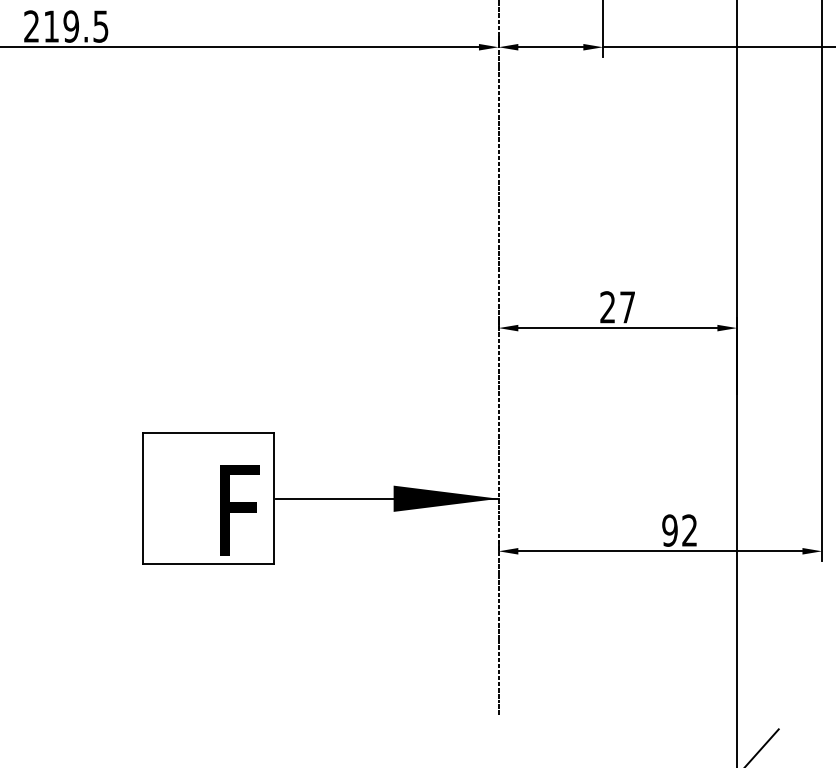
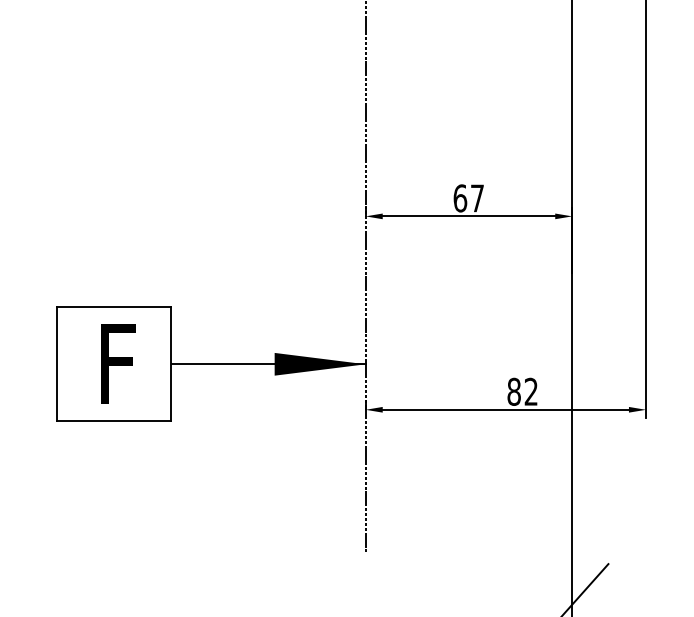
text: (607, 307) -> (459, 198), 27 -> 67
text: (239, 510) -> (117, 364), moved
text: (669, 530) -> (513, 391), 92 -> 82

